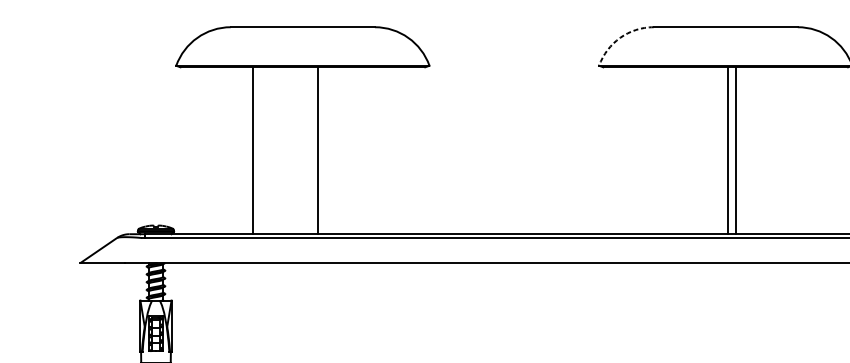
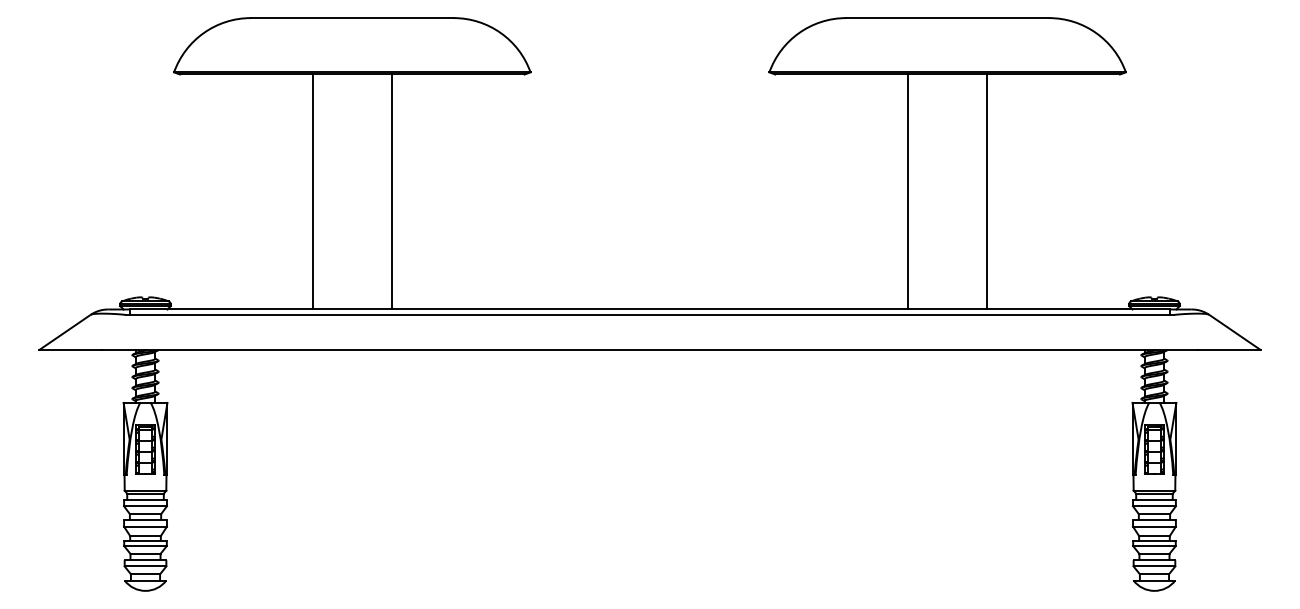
arc: (620, 38) -> (799, 33), dashed -> solid
line: (252, 150) -> (312, 191), moved
line: (317, 150) -> (392, 191), moved
line: (727, 150) -> (907, 191), moved
line: (735, 150) -> (987, 191), moved

